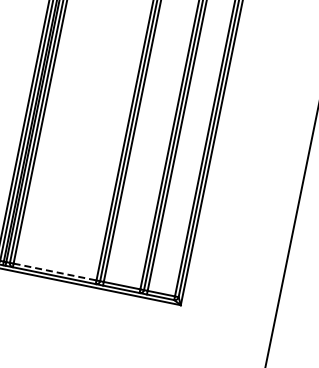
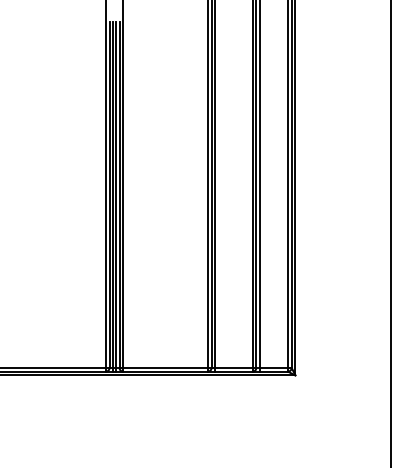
line: (56, 271) -> (166, 367), dashed -> solid

